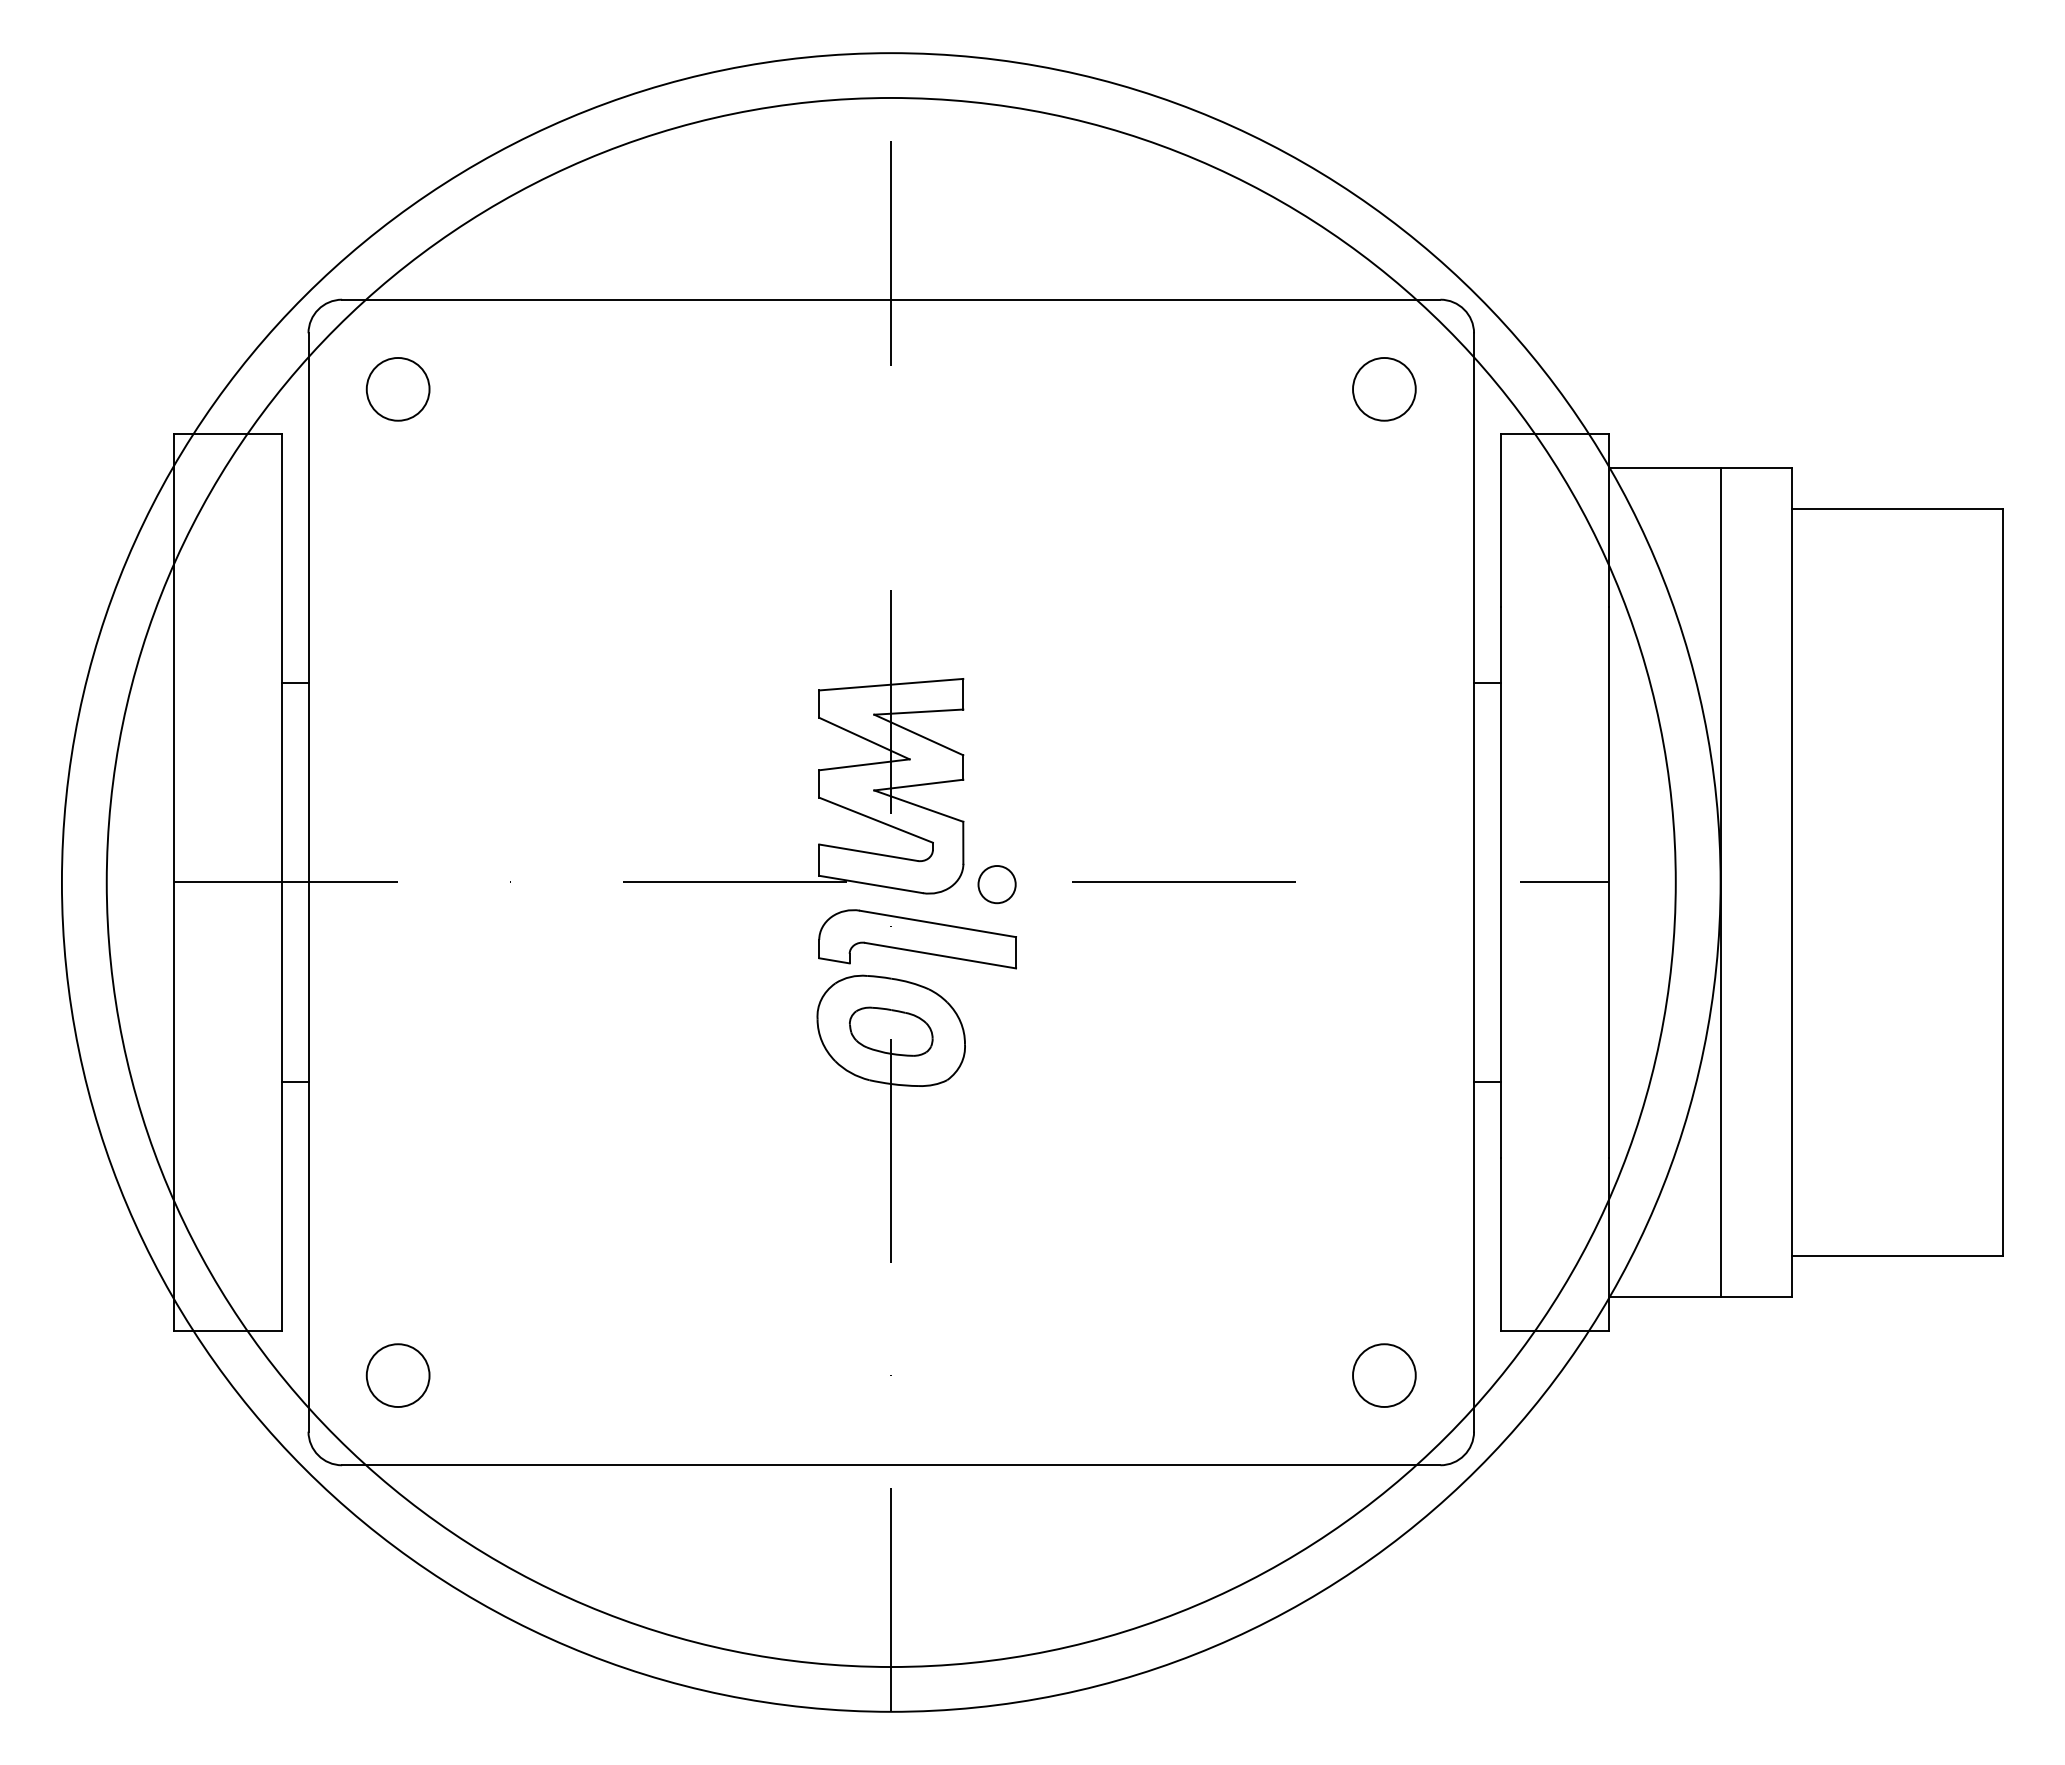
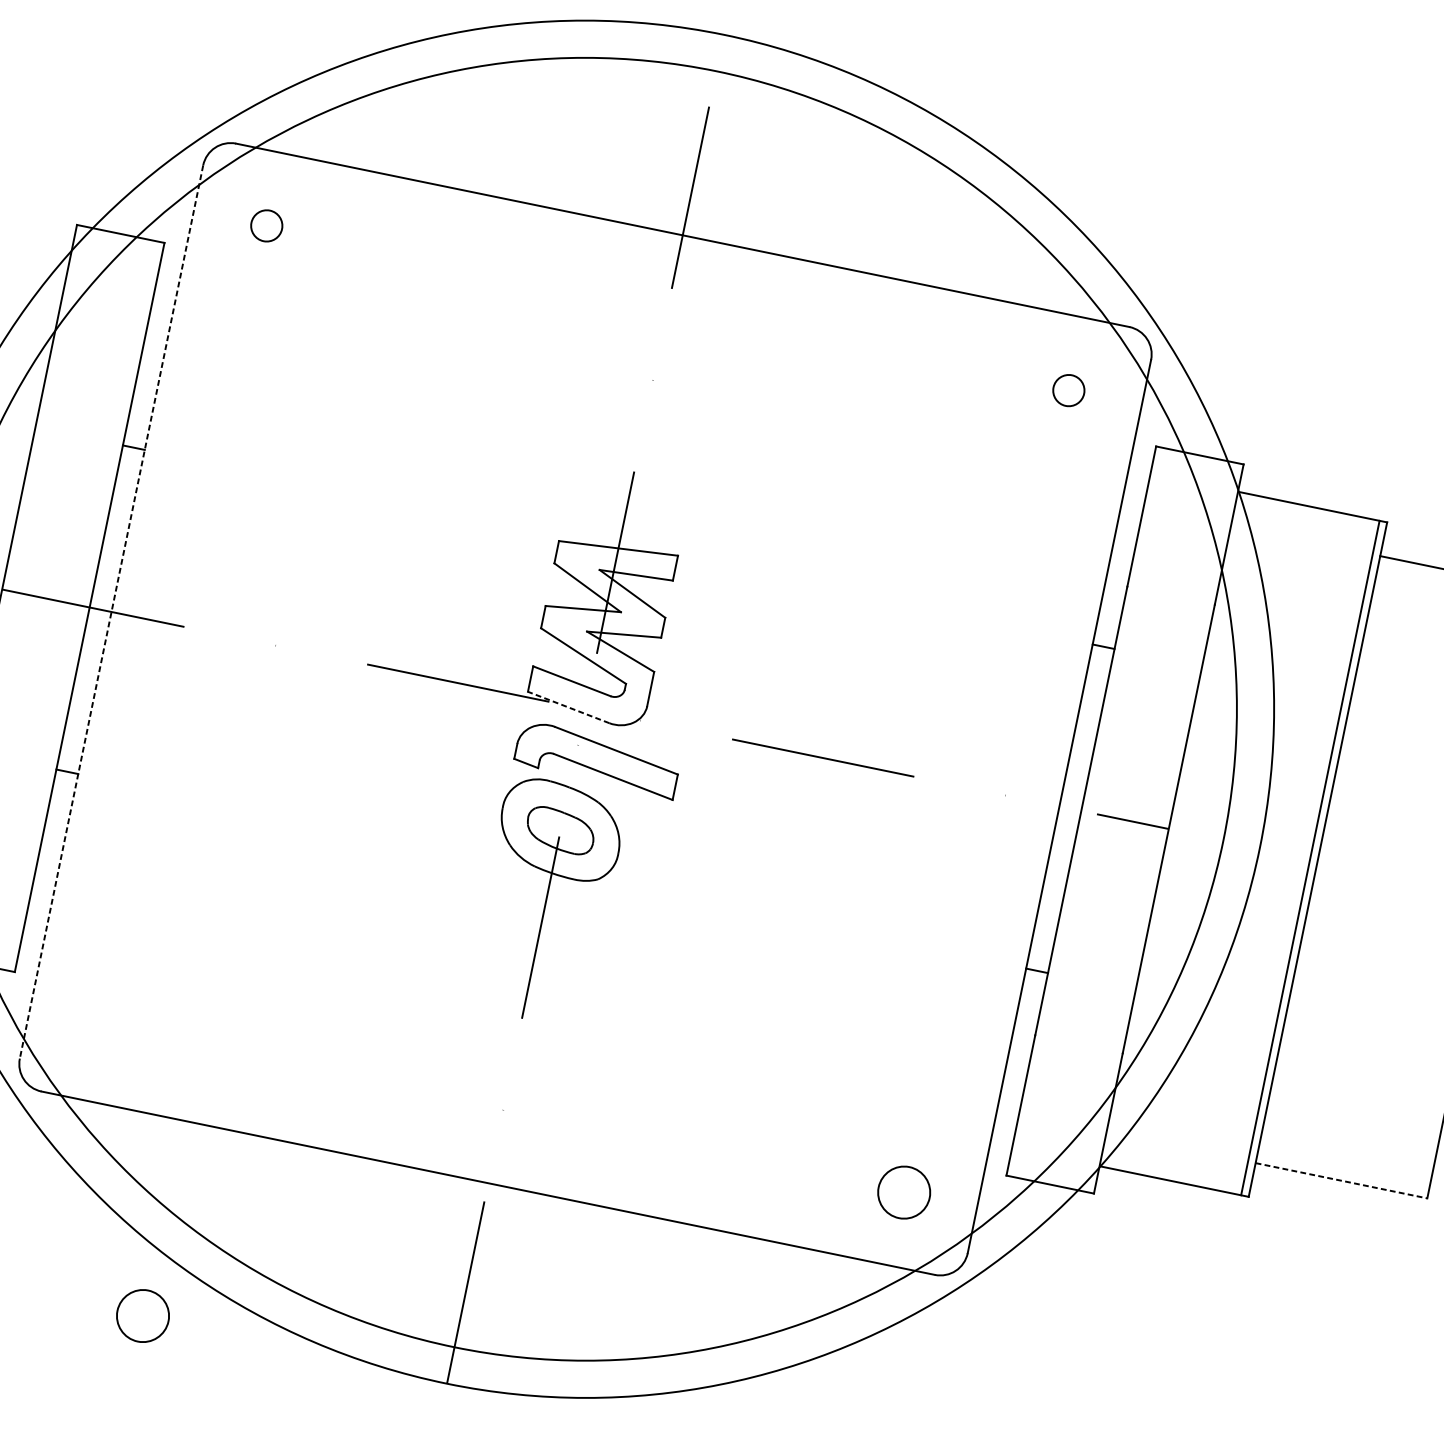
circle: (397, 389) -> (266, 225), size x0.6
circle: (1384, 389) -> (1068, 390), size x0.6
line: (308, 882) -> (111, 611), solid -> dashed
line: (1720, 882) -> (1310, 858), moved
line: (871, 884) -> (569, 707), solid -> dashed
circle: (996, 884) -> (670, 728), removed
line: (1897, 1255) -> (1341, 1180), solid -> dashed
circle: (397, 1375) -> (142, 1315), moved

